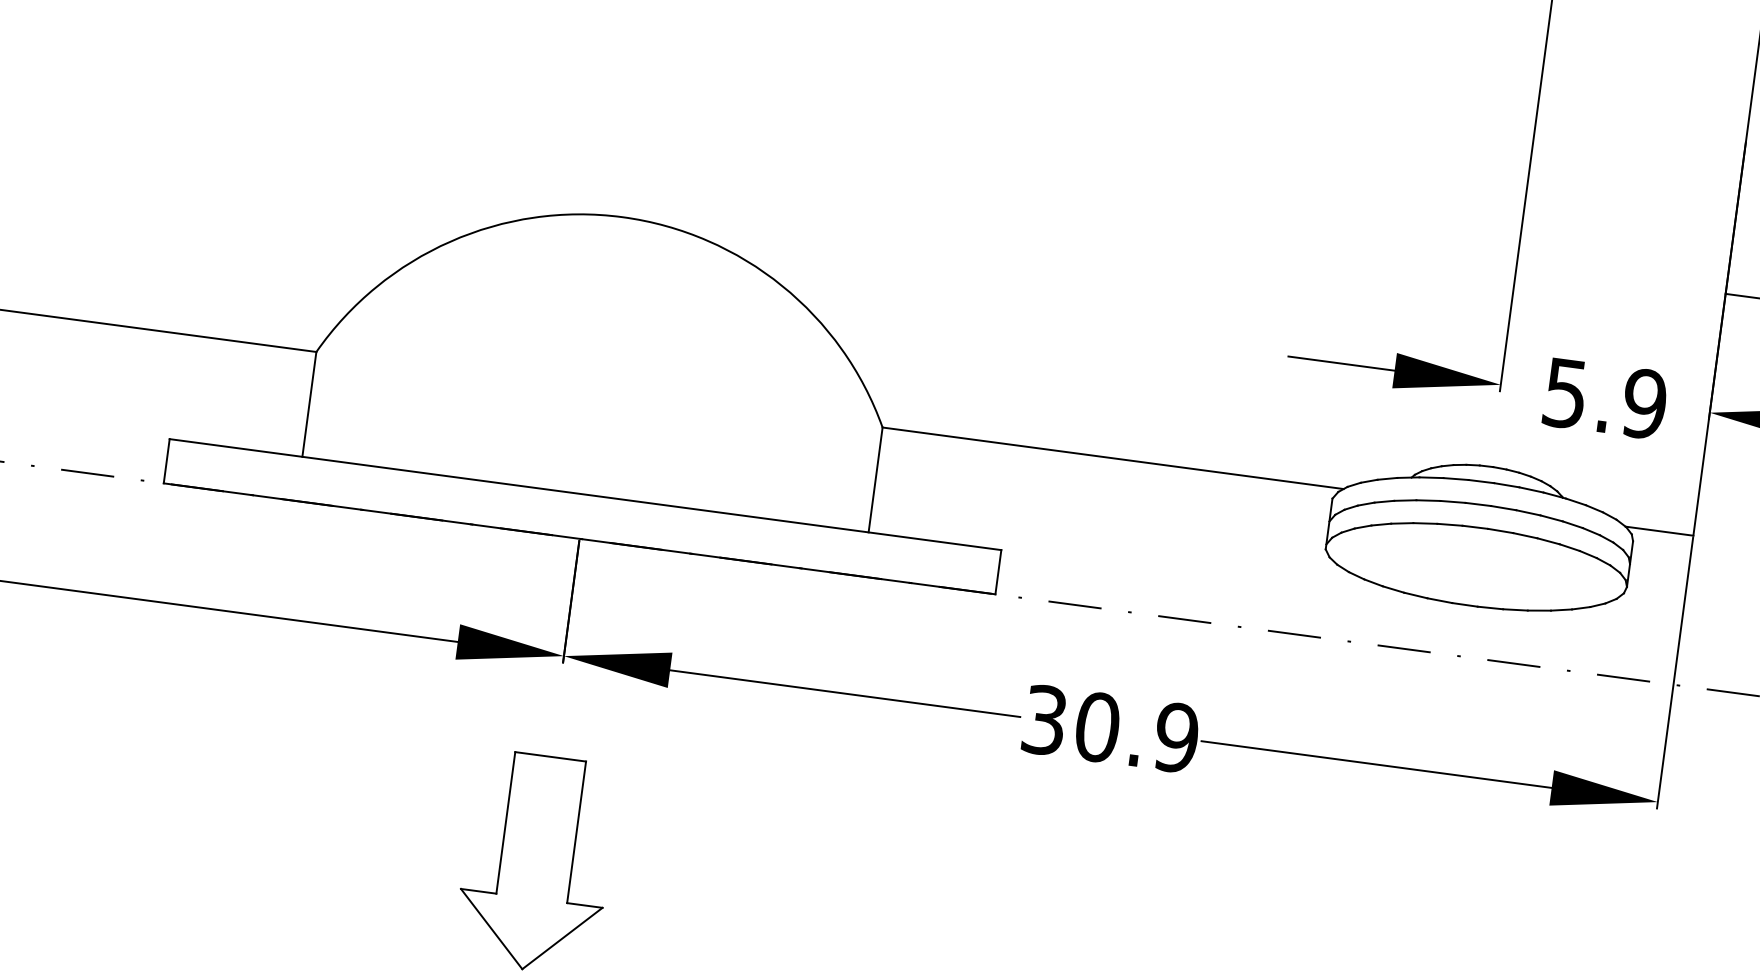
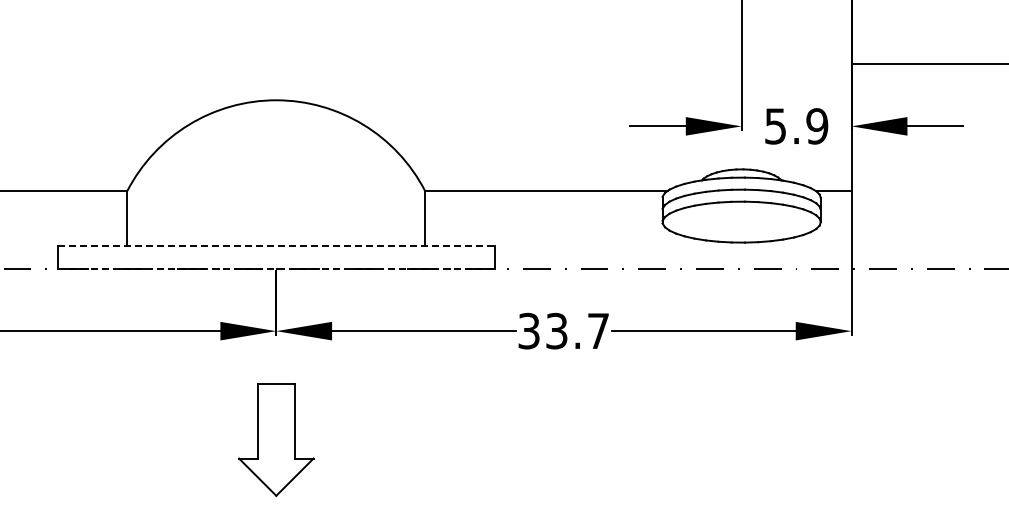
line: (585, 495) -> (276, 246), solid -> dashed
line: (580, 538) -> (276, 269), solid -> dashed
text: (1136, 731) -> (577, 330), 30.9 -> 33.7

